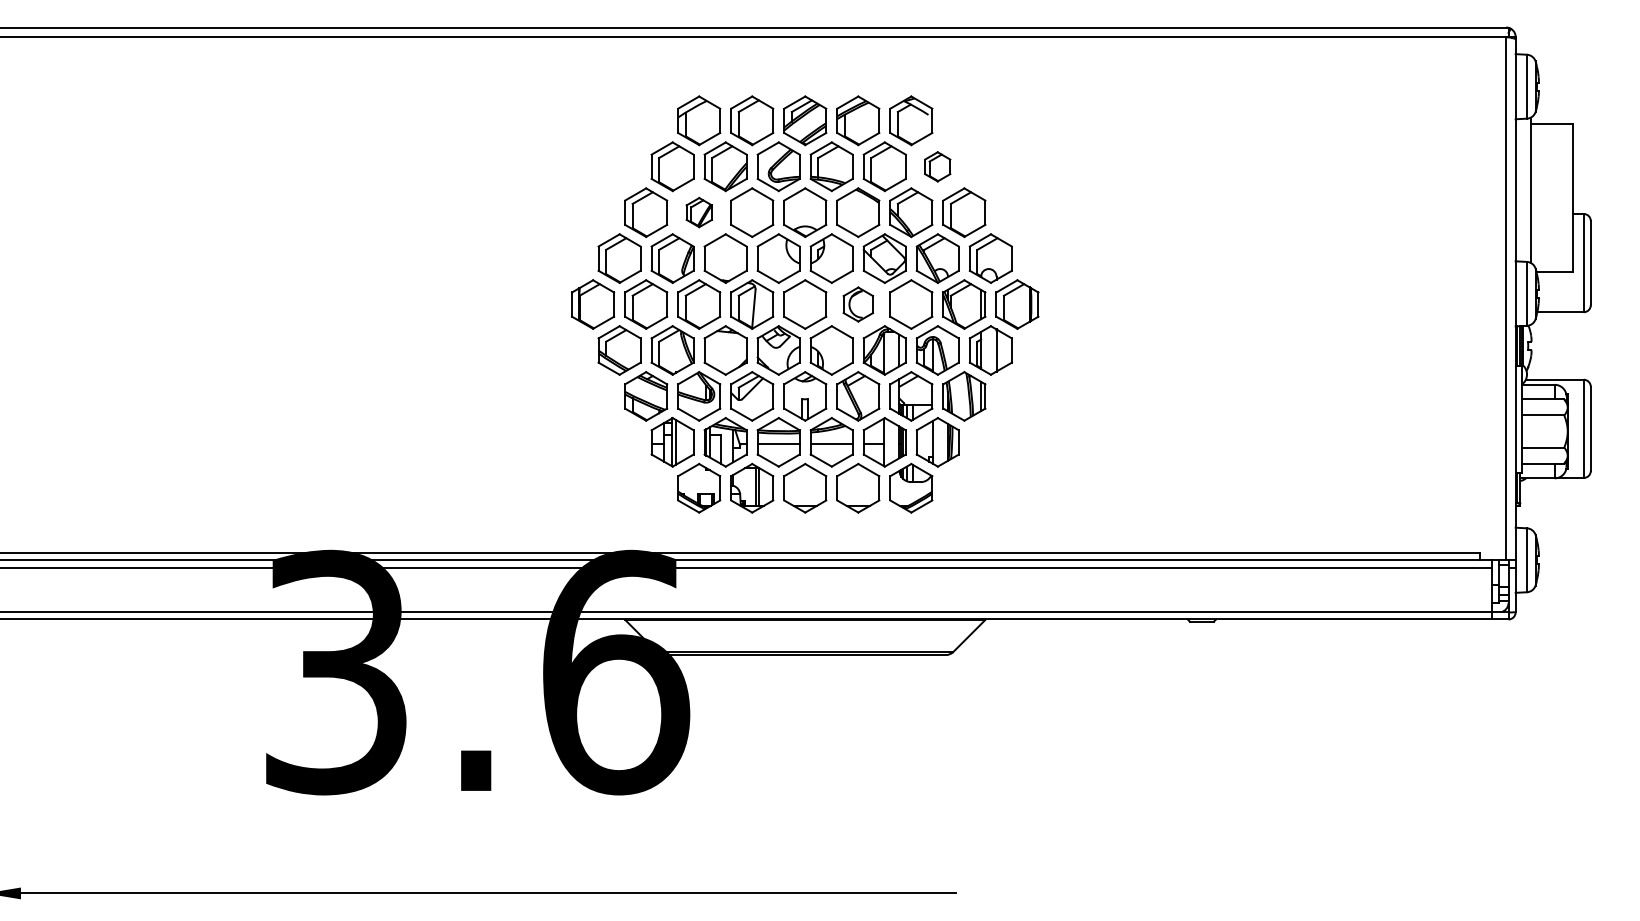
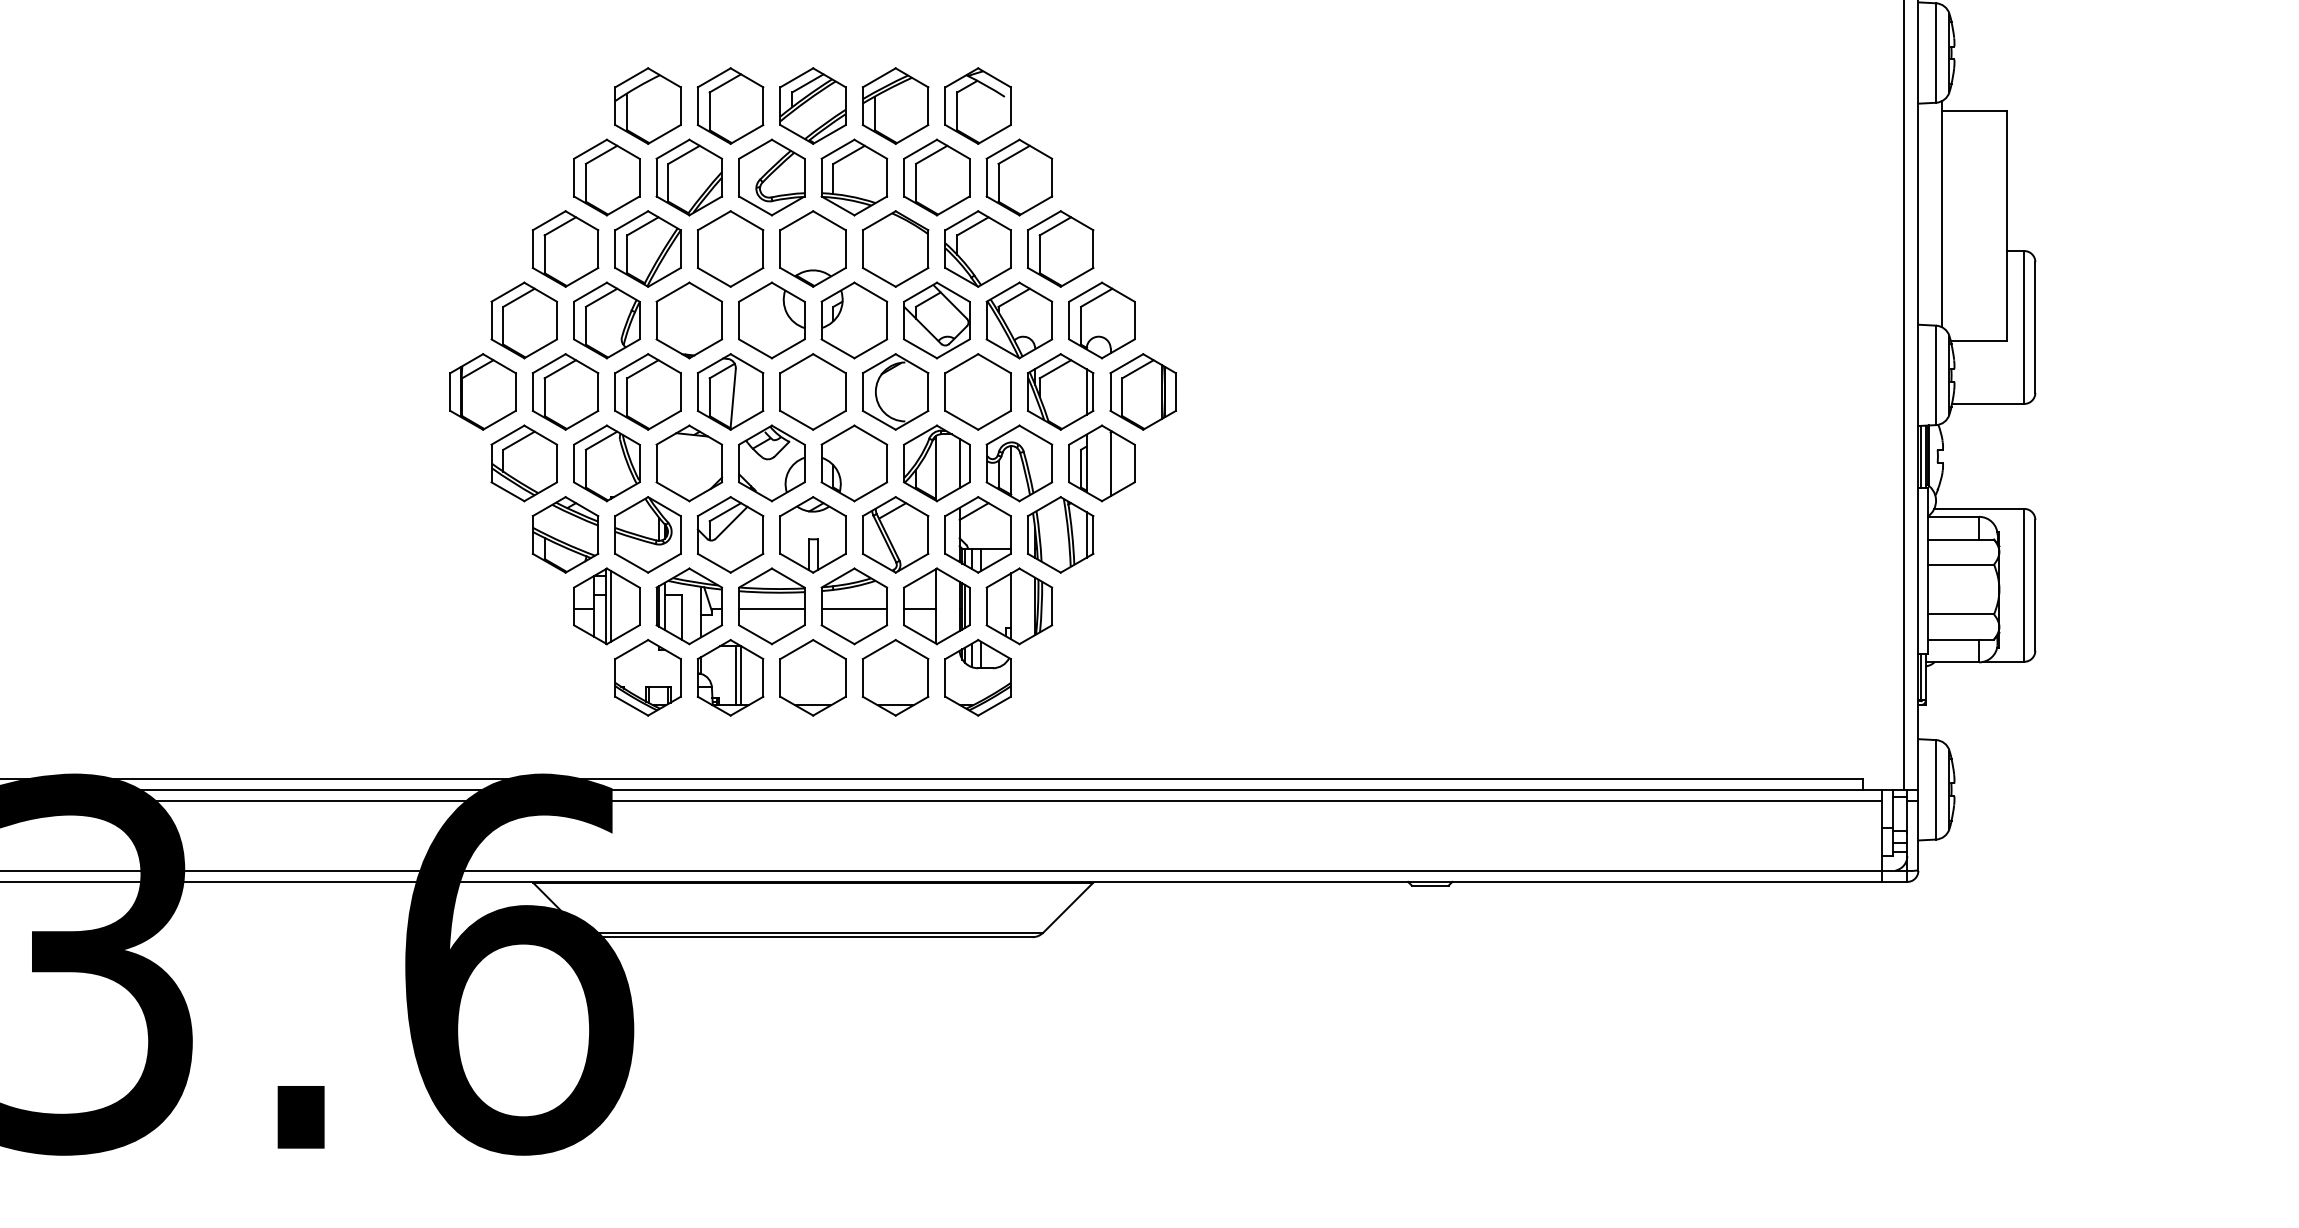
part: (937, 166) -> (1018, 177), size x1.67
part: (699, 212) -> (648, 248), size x1.67
part: (858, 304) -> (895, 391), size x1.43

